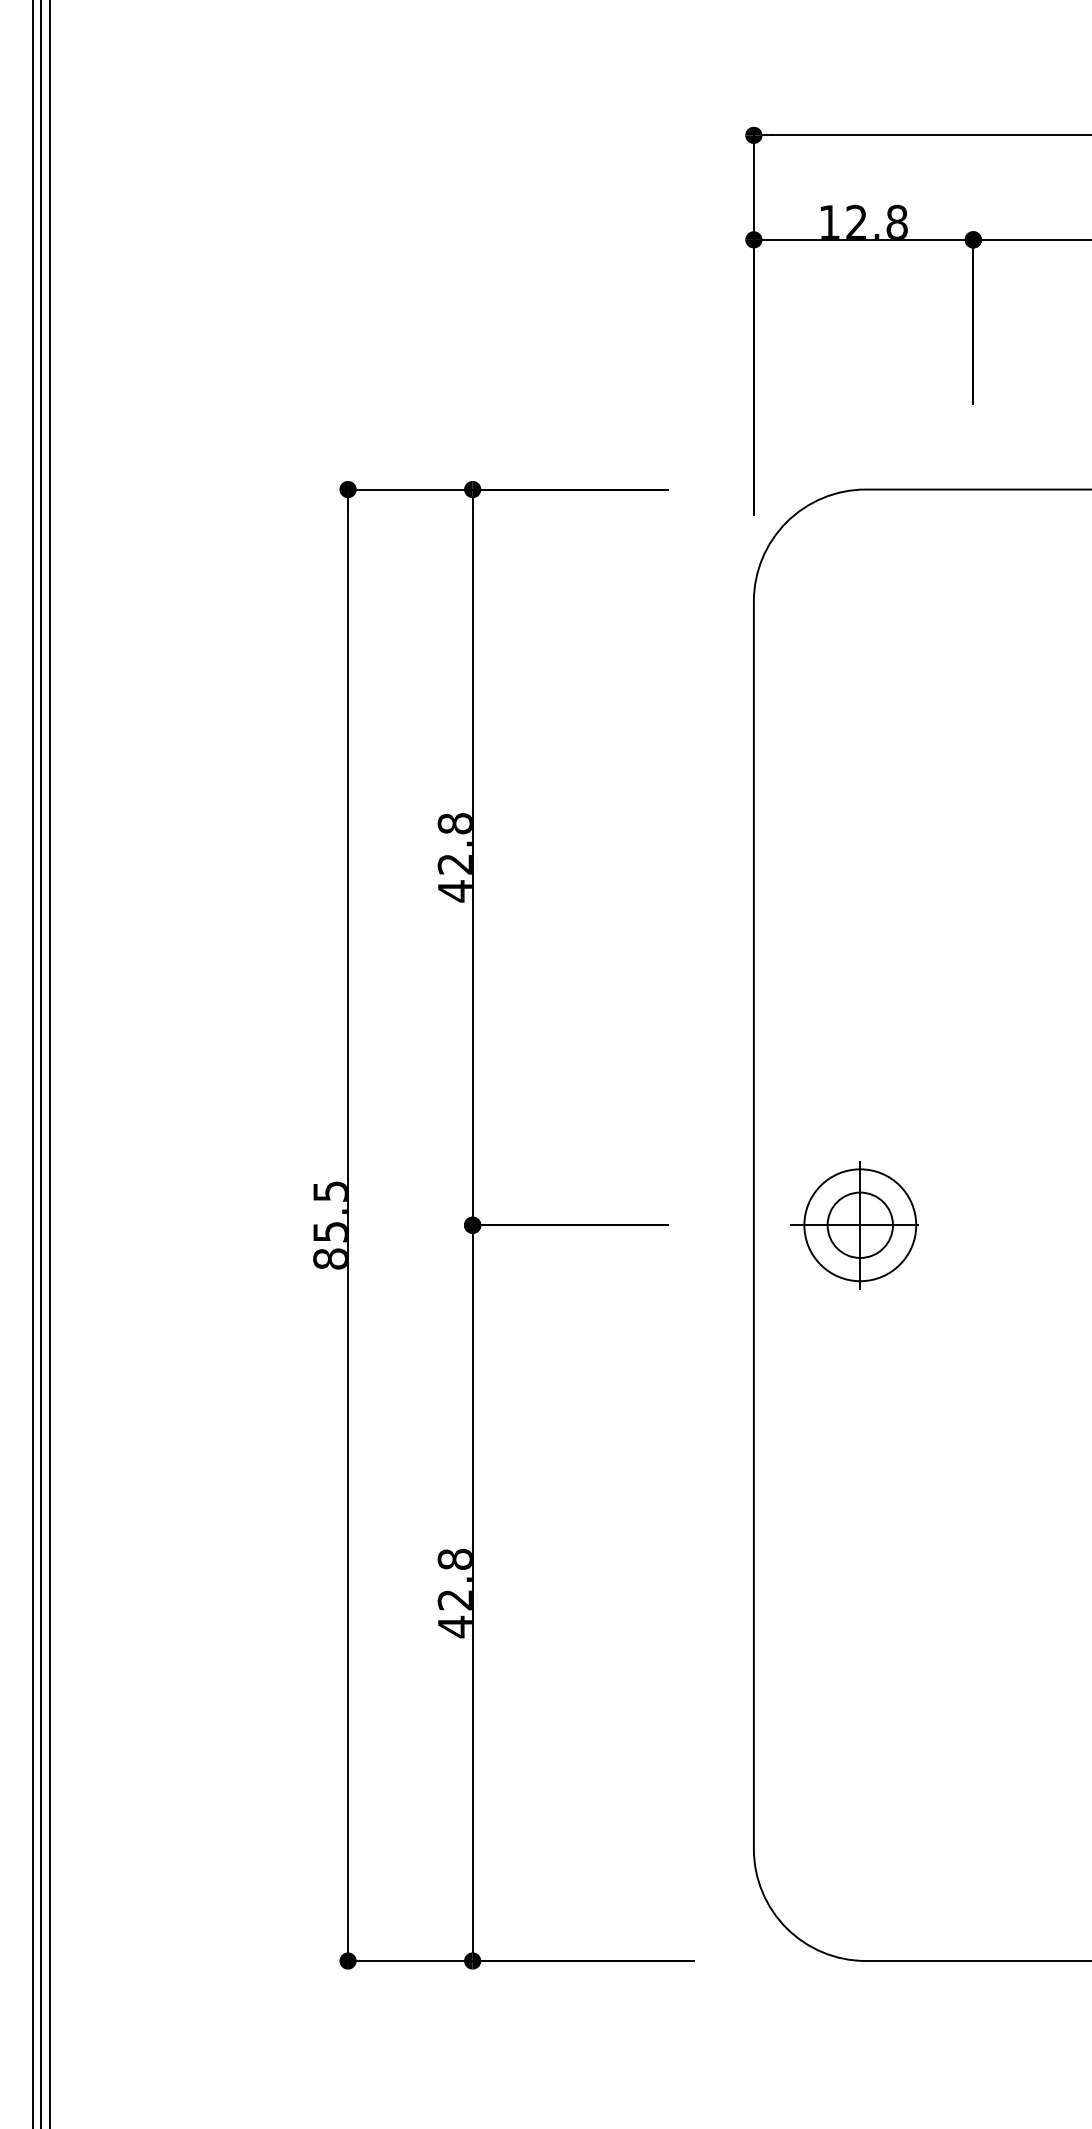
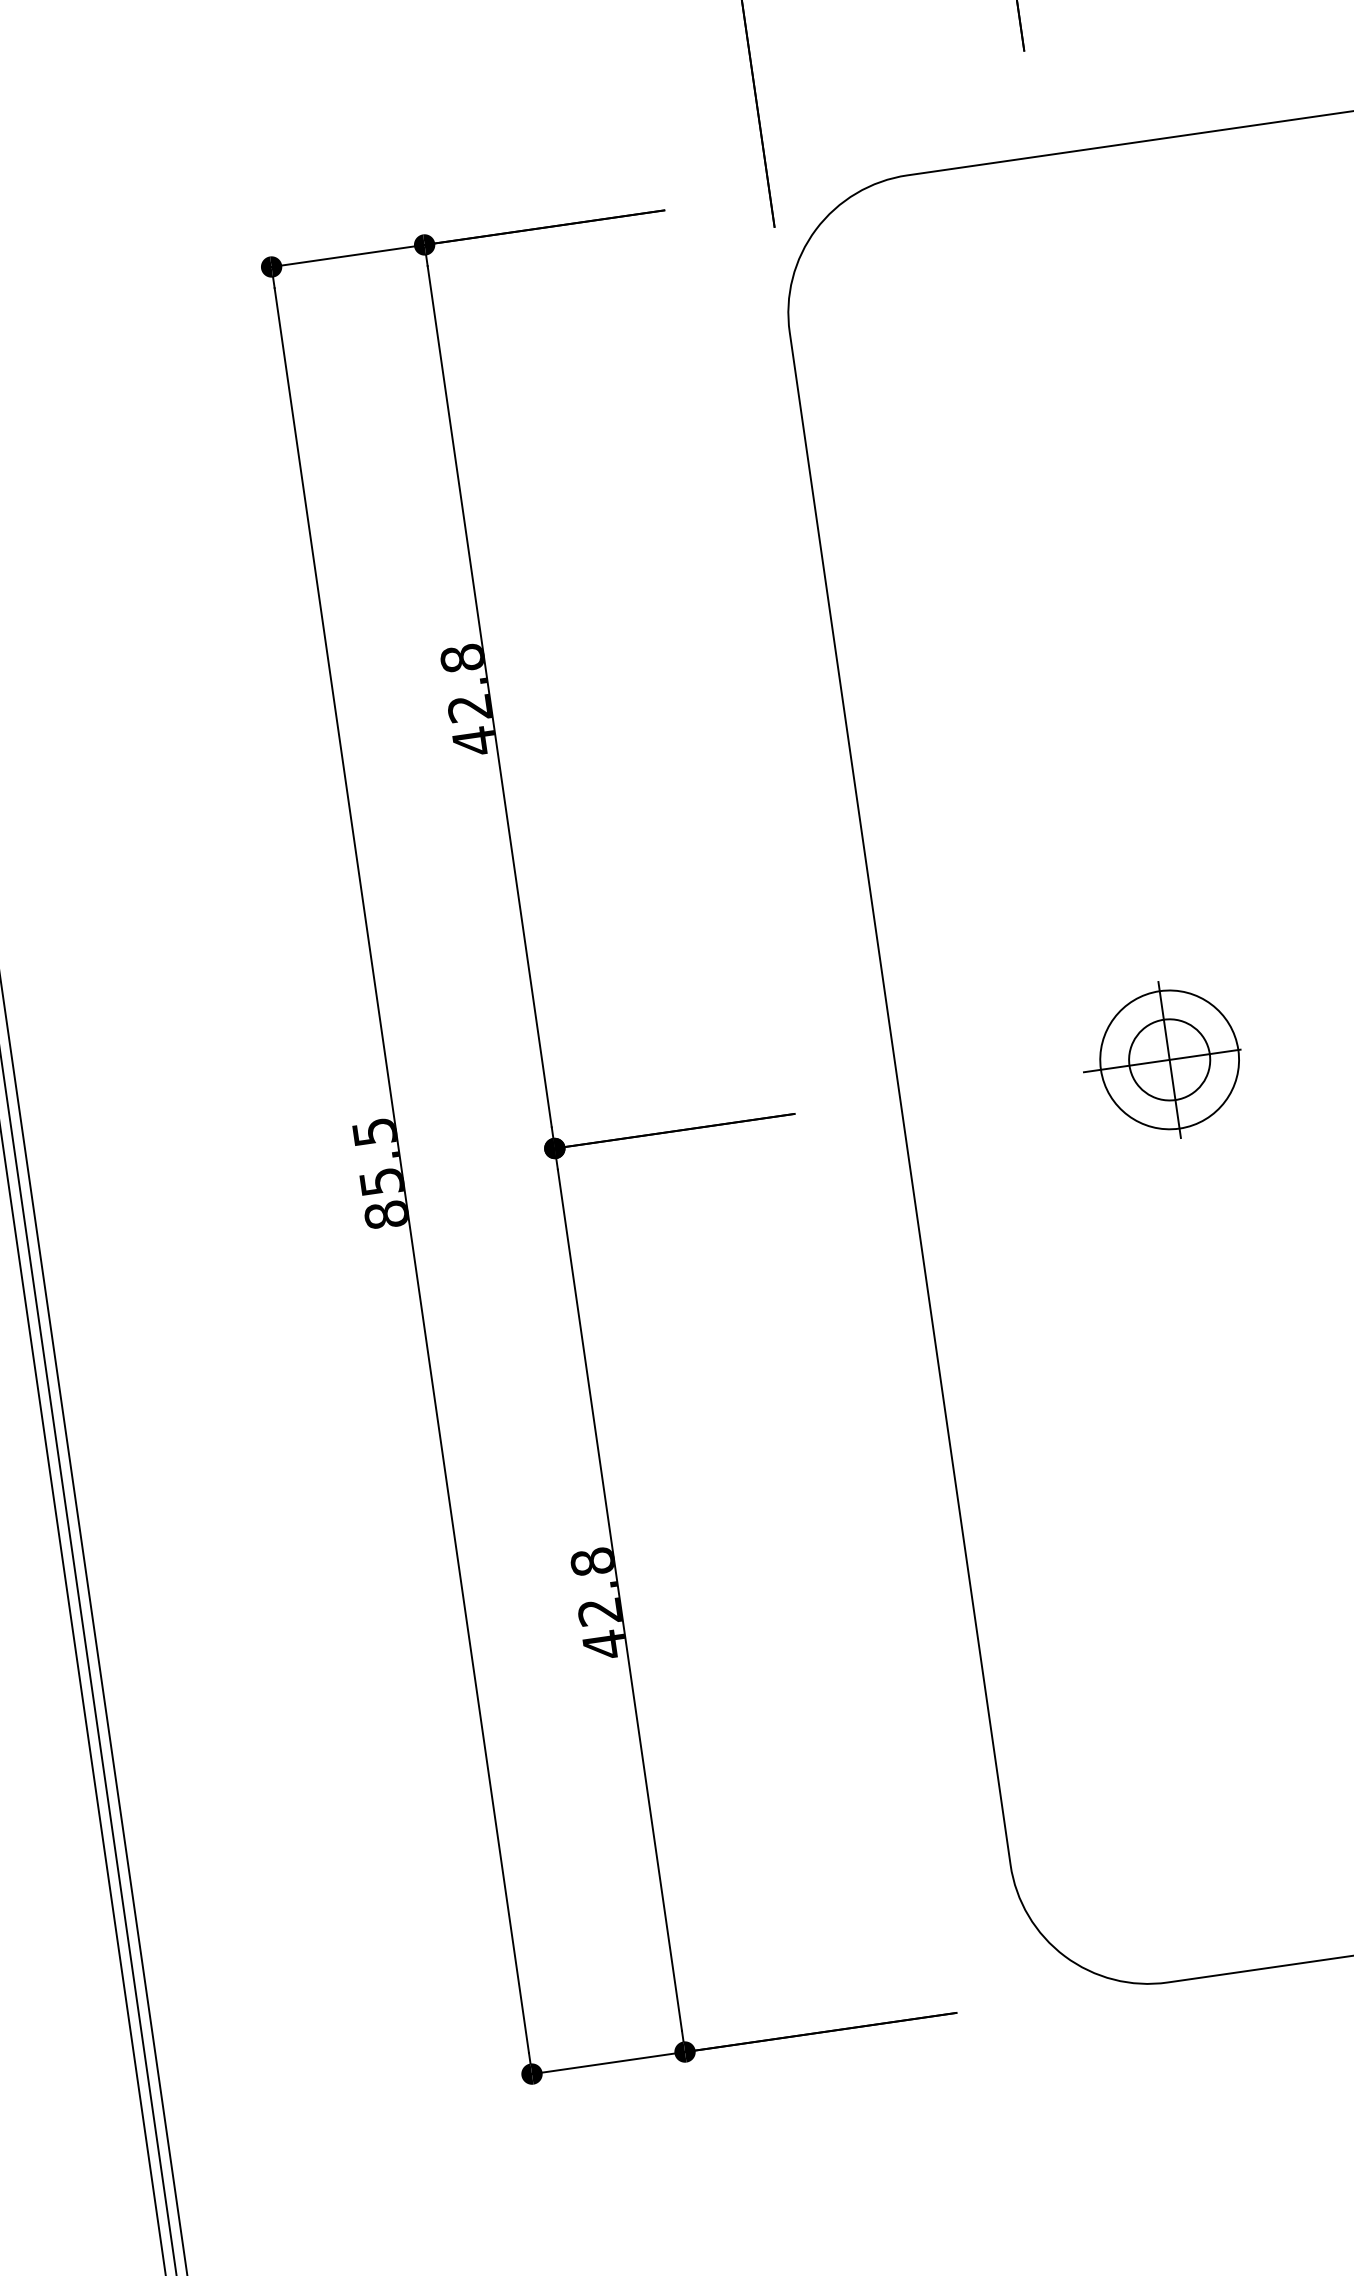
part: (854, 1225) -> (1162, 1061), moved

